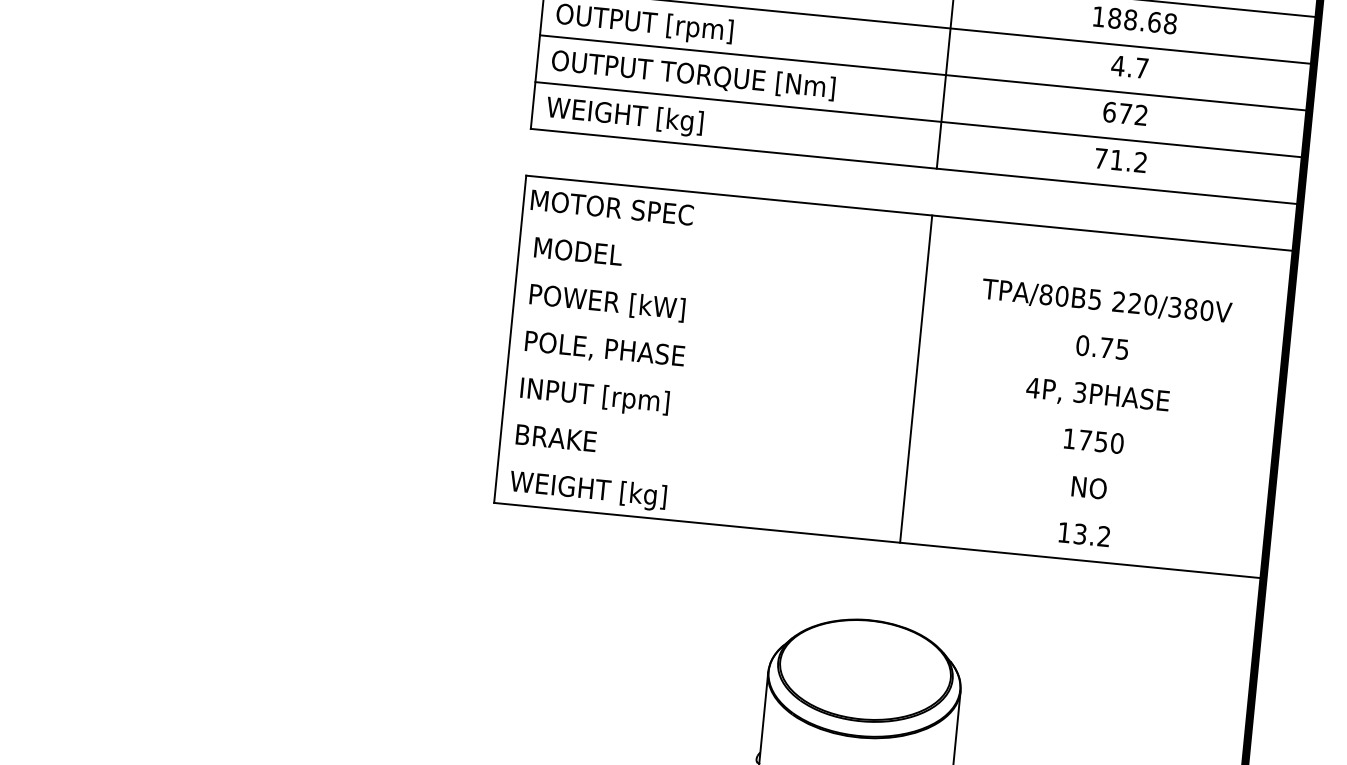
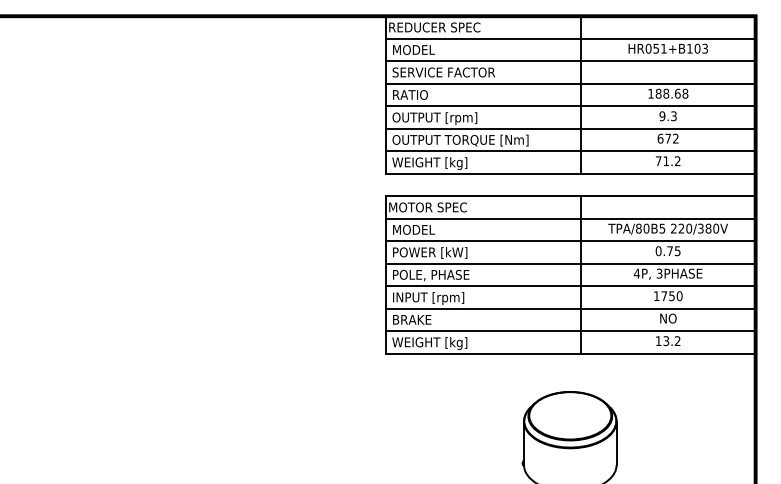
text: (1128, 67) -> (667, 116), 4.7 -> 9.3
line: (906, 259) -> (570, 218), added
line: (901, 307) -> (570, 241), added
line: (896, 353) -> (570, 263), added
line: (892, 401) -> (570, 286), added
line: (887, 446) -> (570, 308), added
line: (883, 494) -> (570, 331), added

